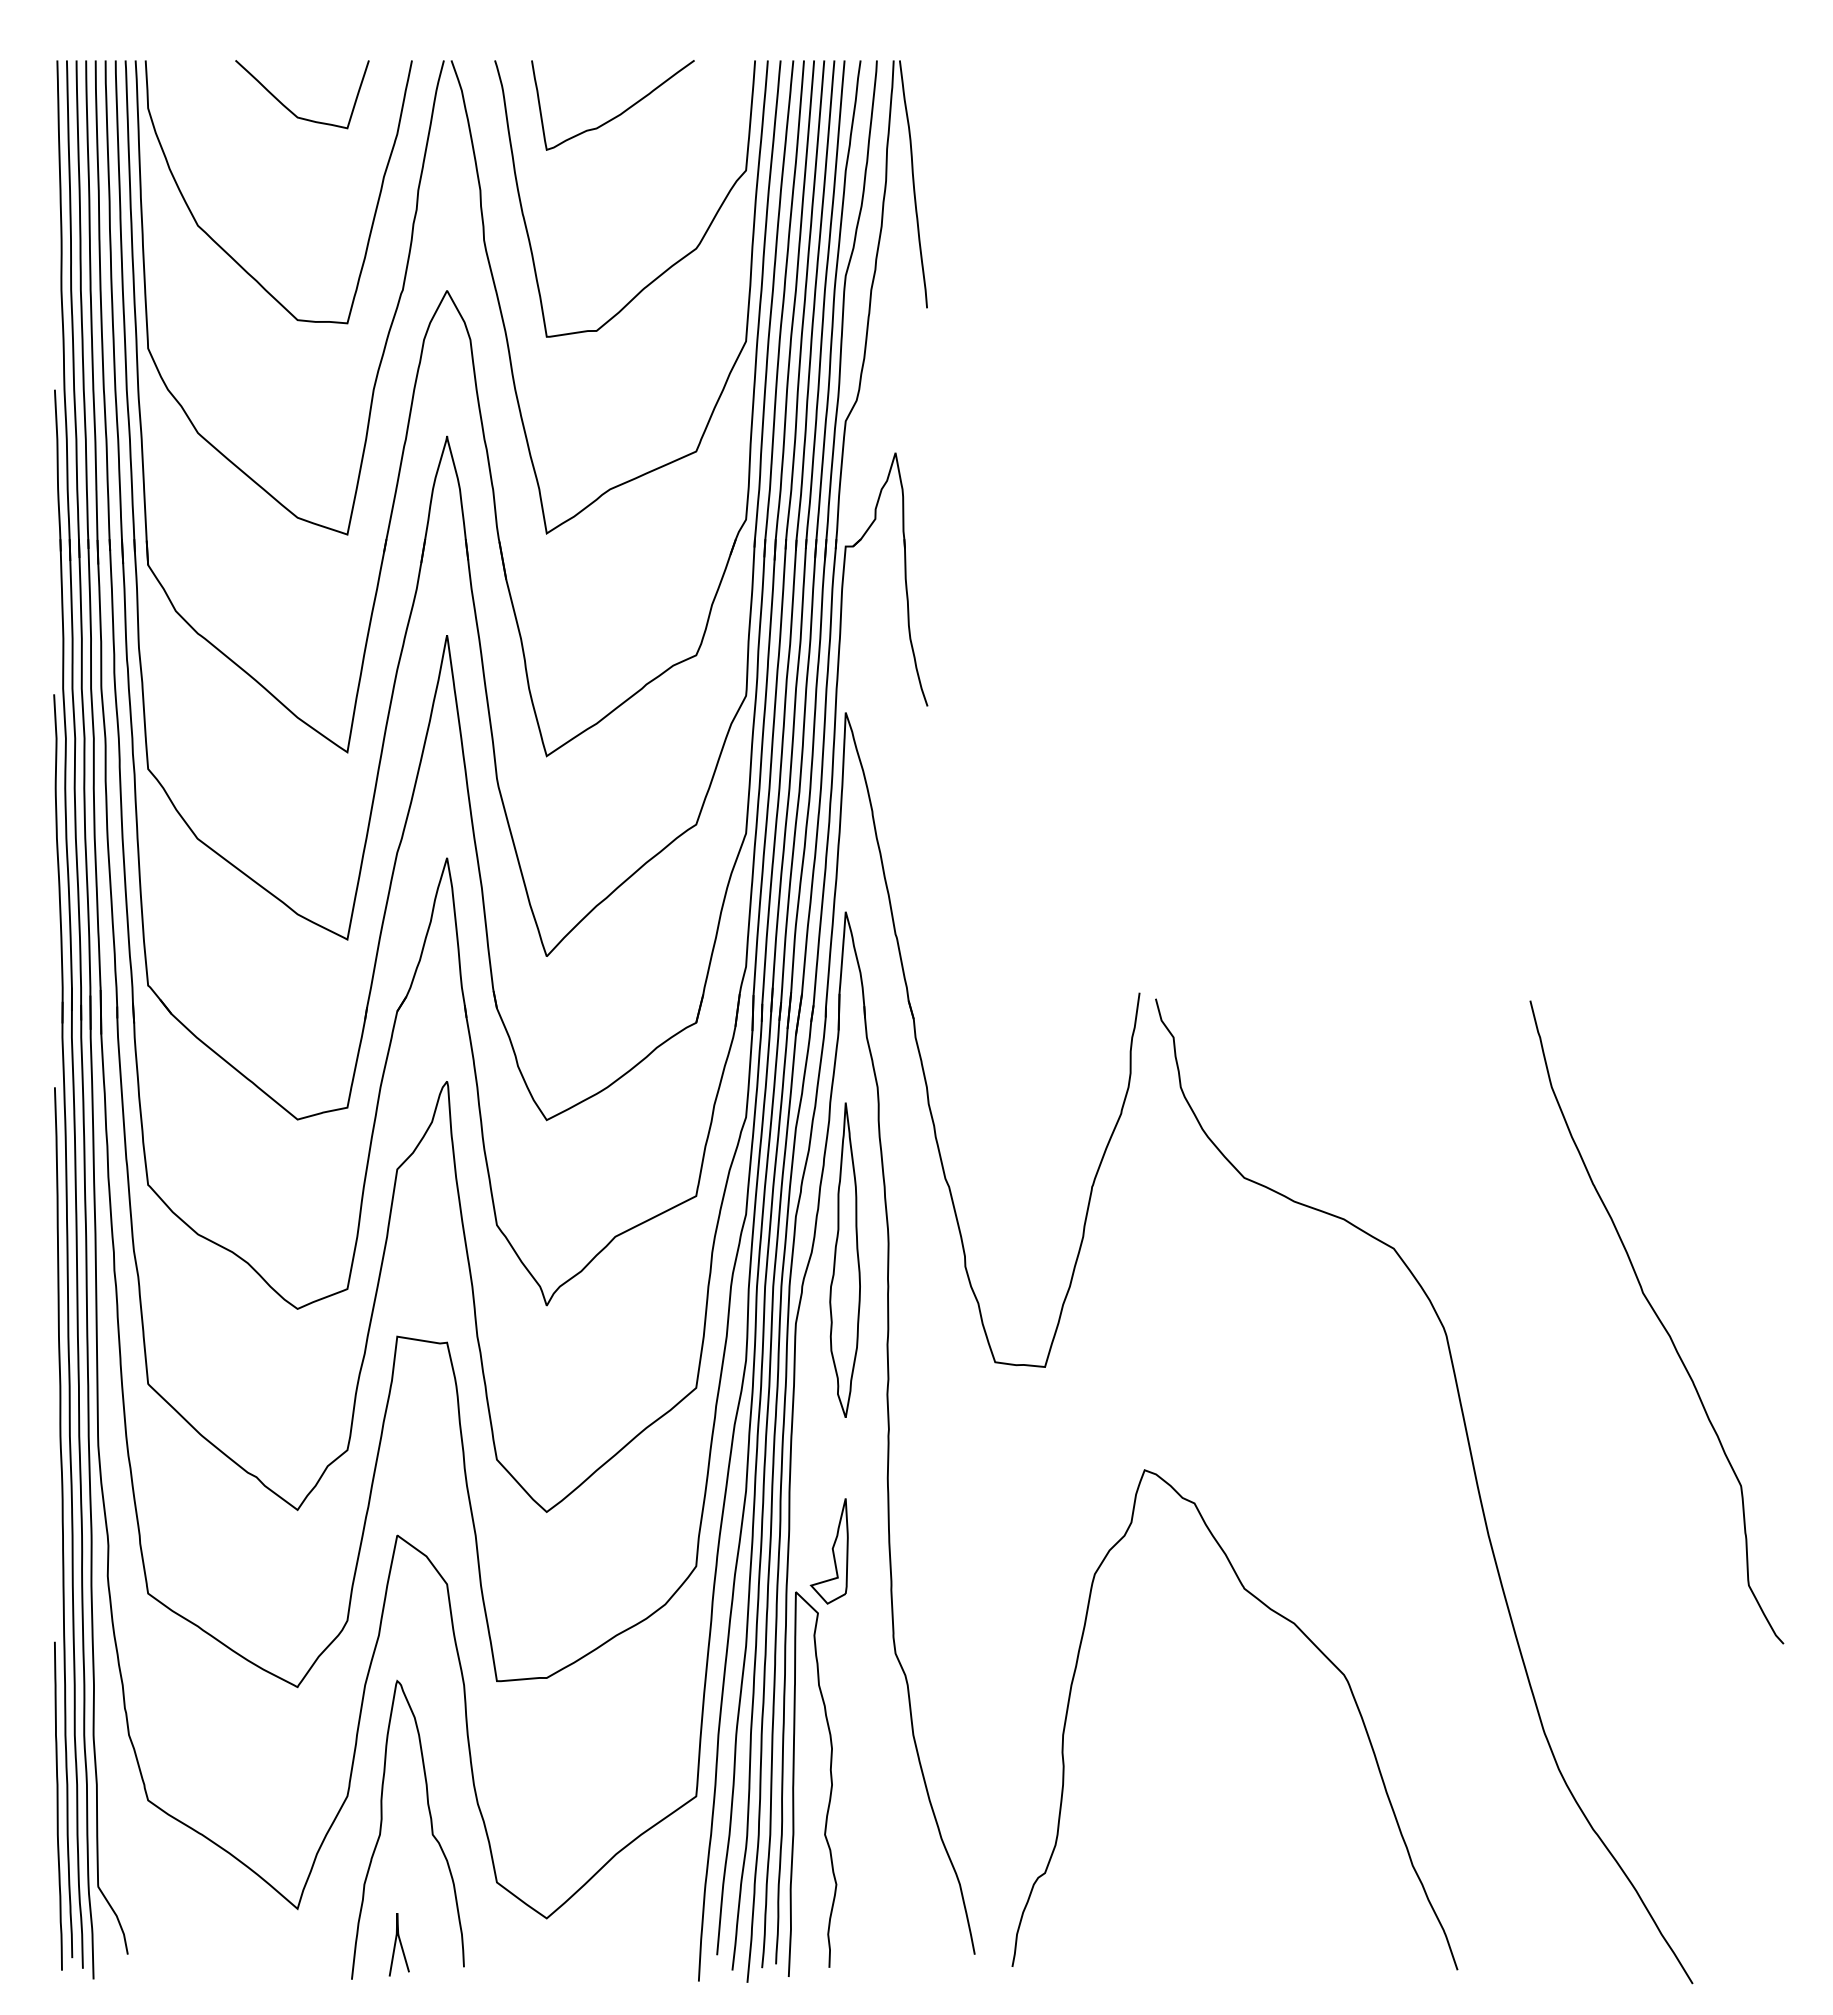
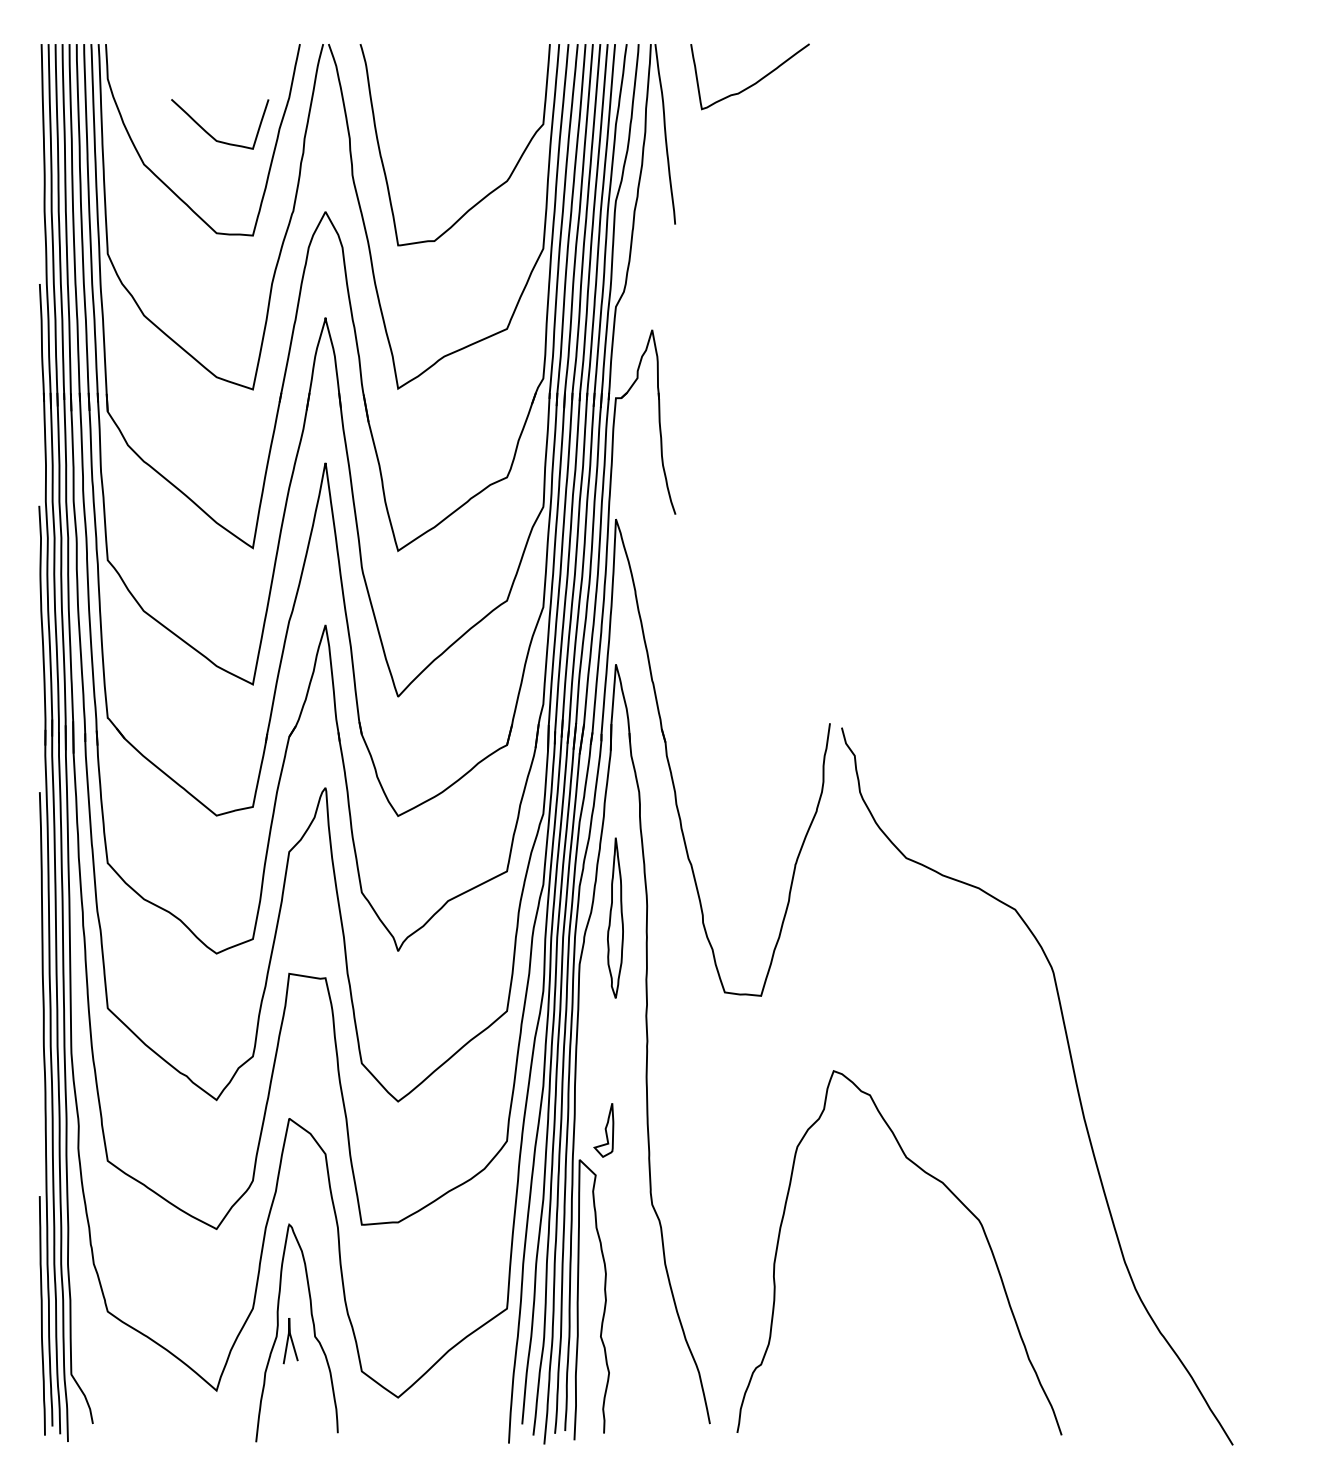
curve: (291, 110) -> (212, 135), moved
curve: (616, 115) -> (752, 84), moved
part: (844, 1259) -> (615, 917), size x0.7
curve: (1658, 1320) -> (1208, 962), removed
part: (828, 1551) -> (603, 1130), size x0.7
curve: (399, 1943) -> (290, 1340), moved

